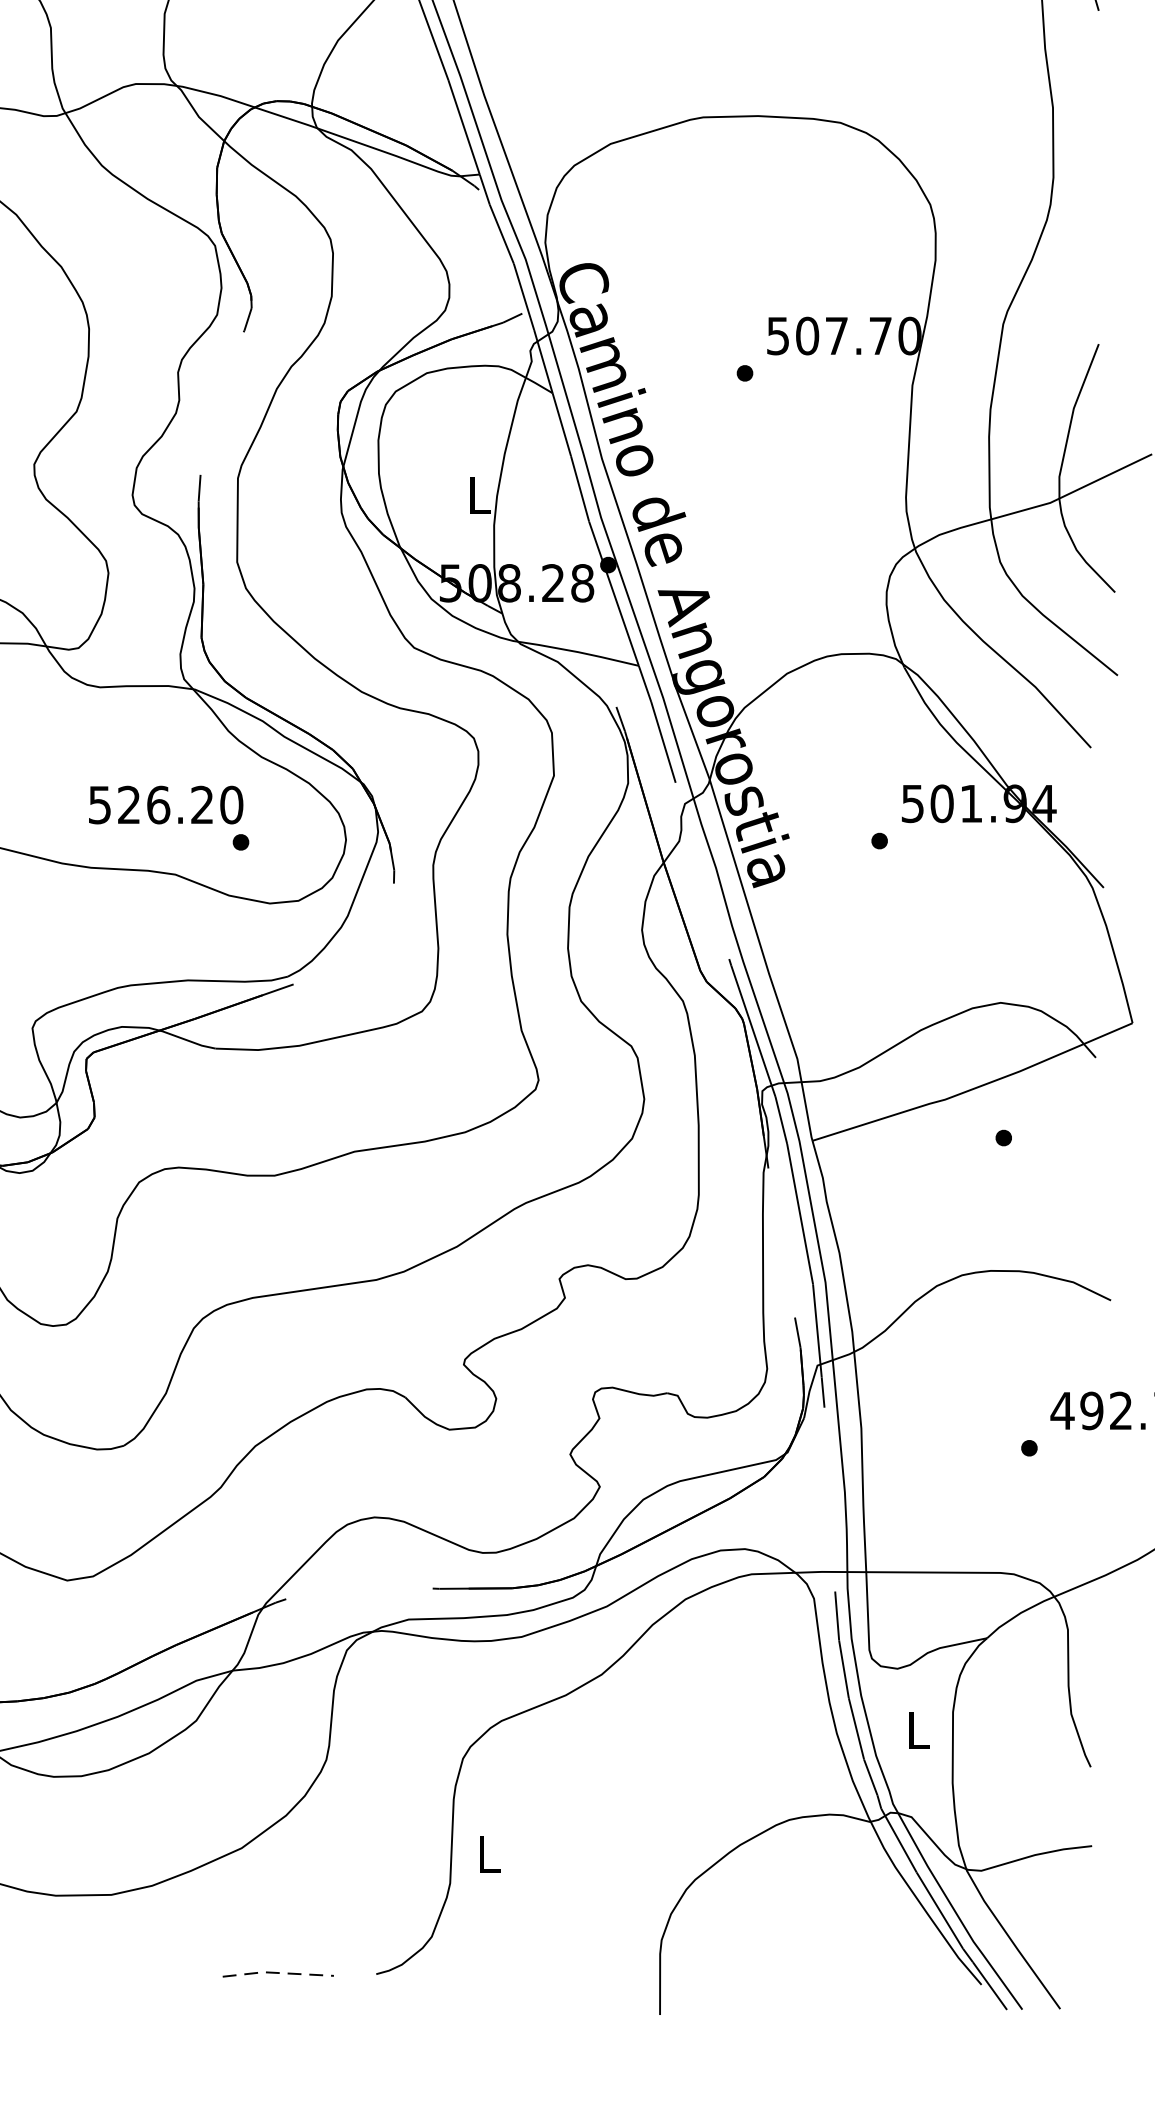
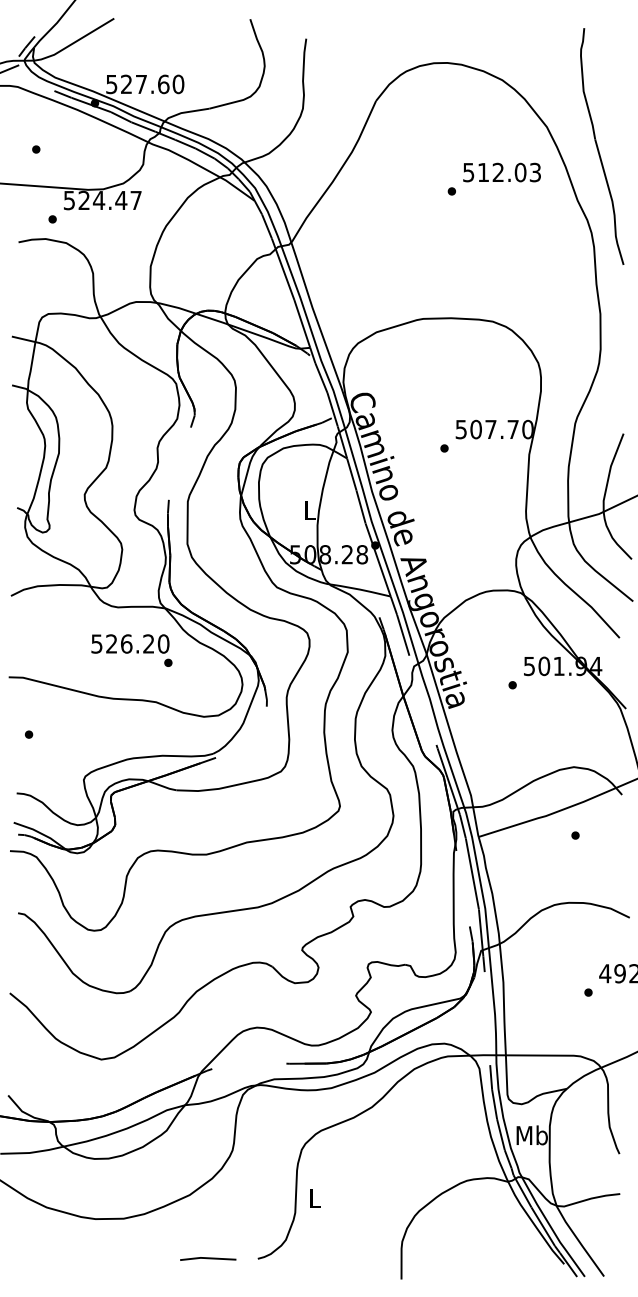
text: (168, 817) -> (131, 650), moved
text: (916, 1730) -> (531, 1135), L -> Mb
line: (276, 1973) -> (207, 1258), dashed -> solid

